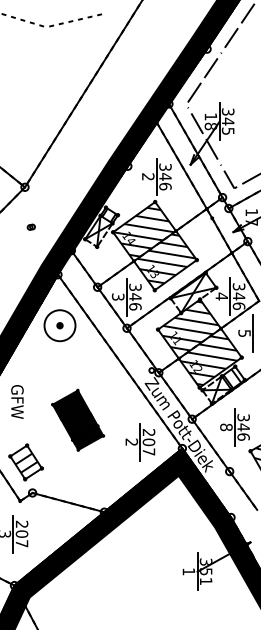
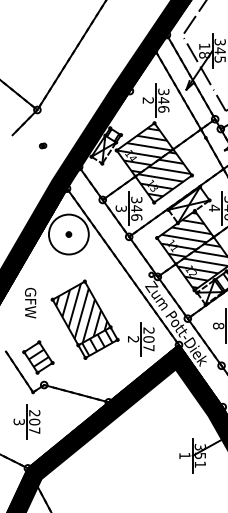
circle: (59, 325) -> (68, 234), size x1.43
part: (77, 419) -> (84, 318), size x1.43

